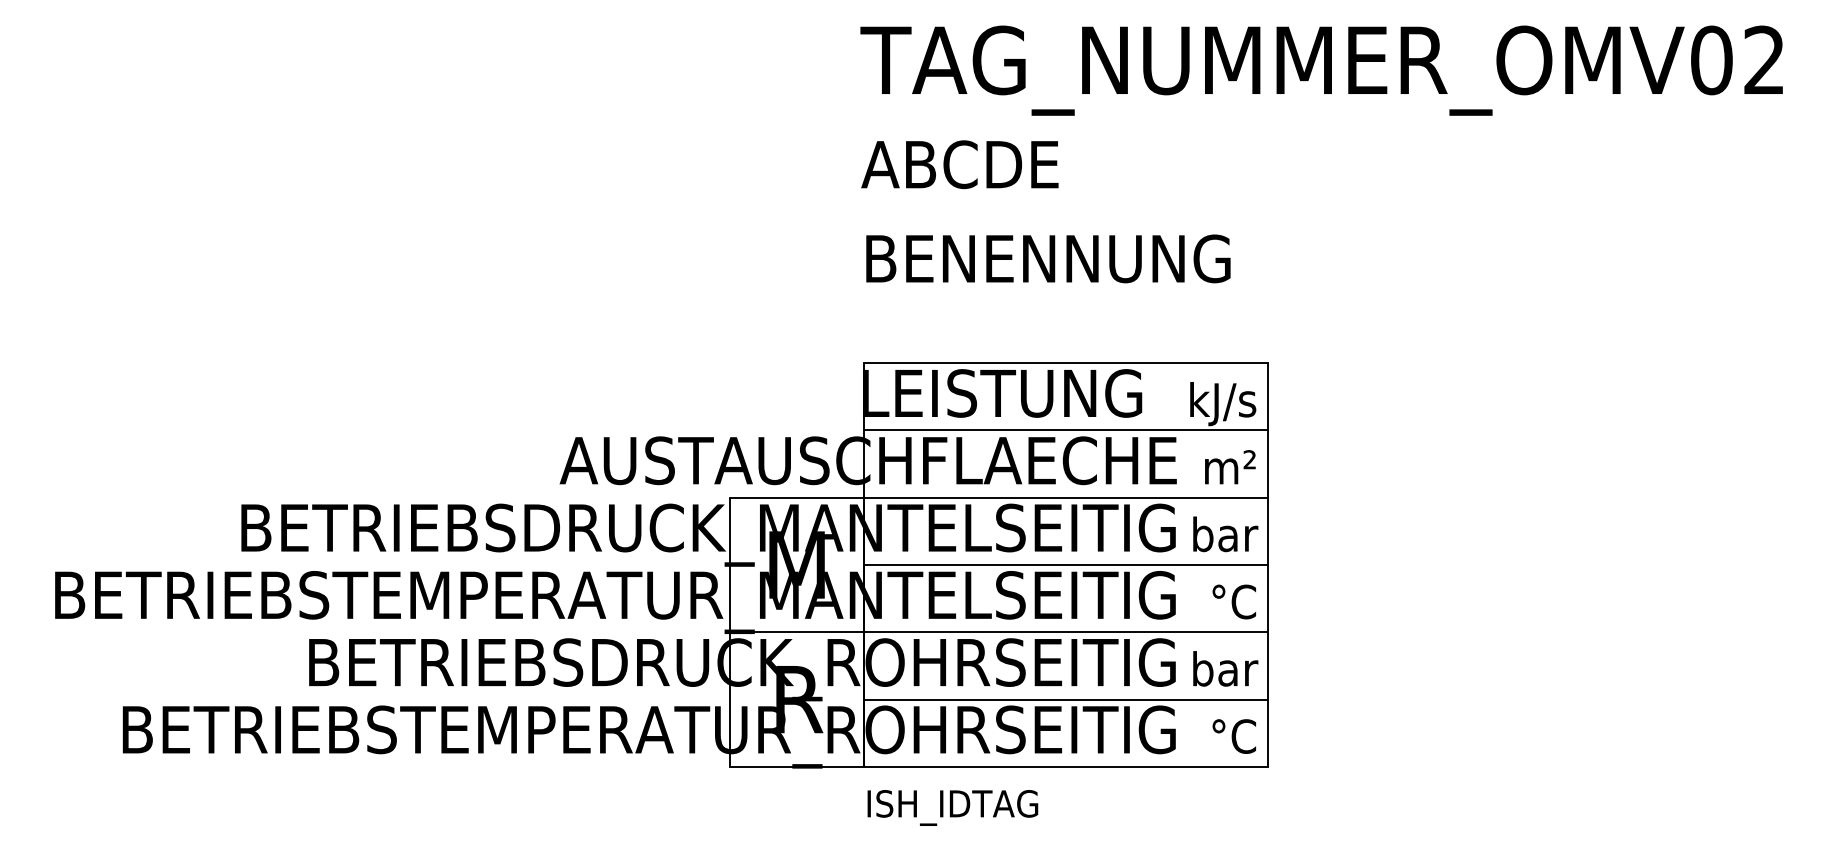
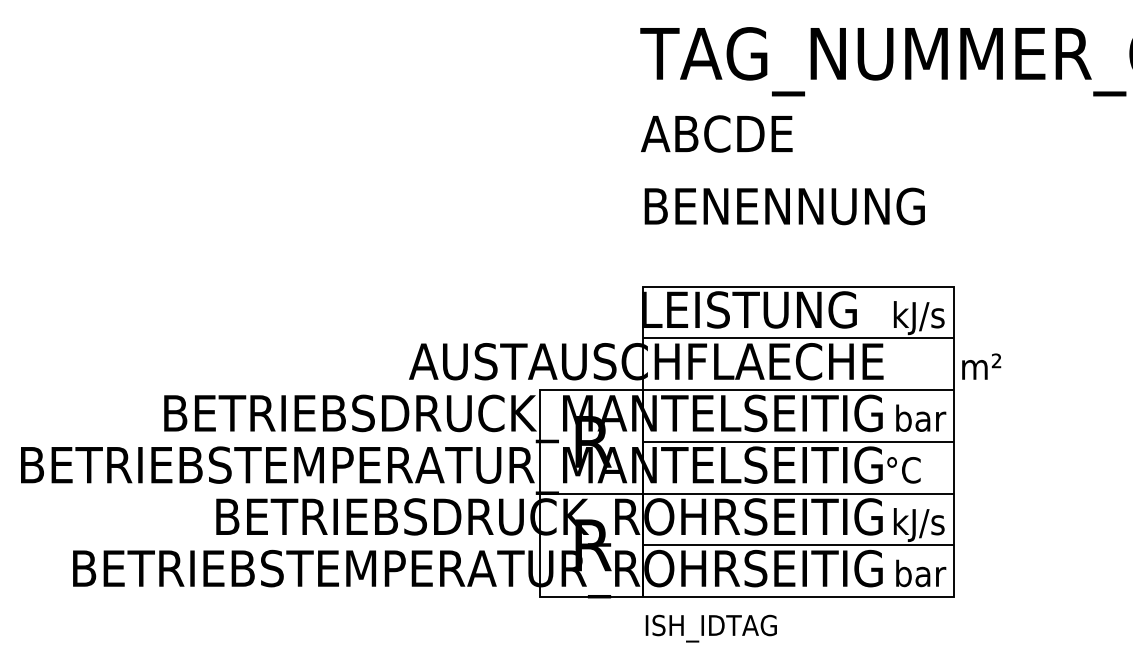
text: (1230, 467) -> (981, 366), moved
text: (796, 564) -> (591, 441), M -> R
text: (1233, 601) -> (903, 469), moved
text: (1224, 673) -> (920, 525), bar -> kJ/s
text: (1225, 735) -> (921, 572), °C -> bar

